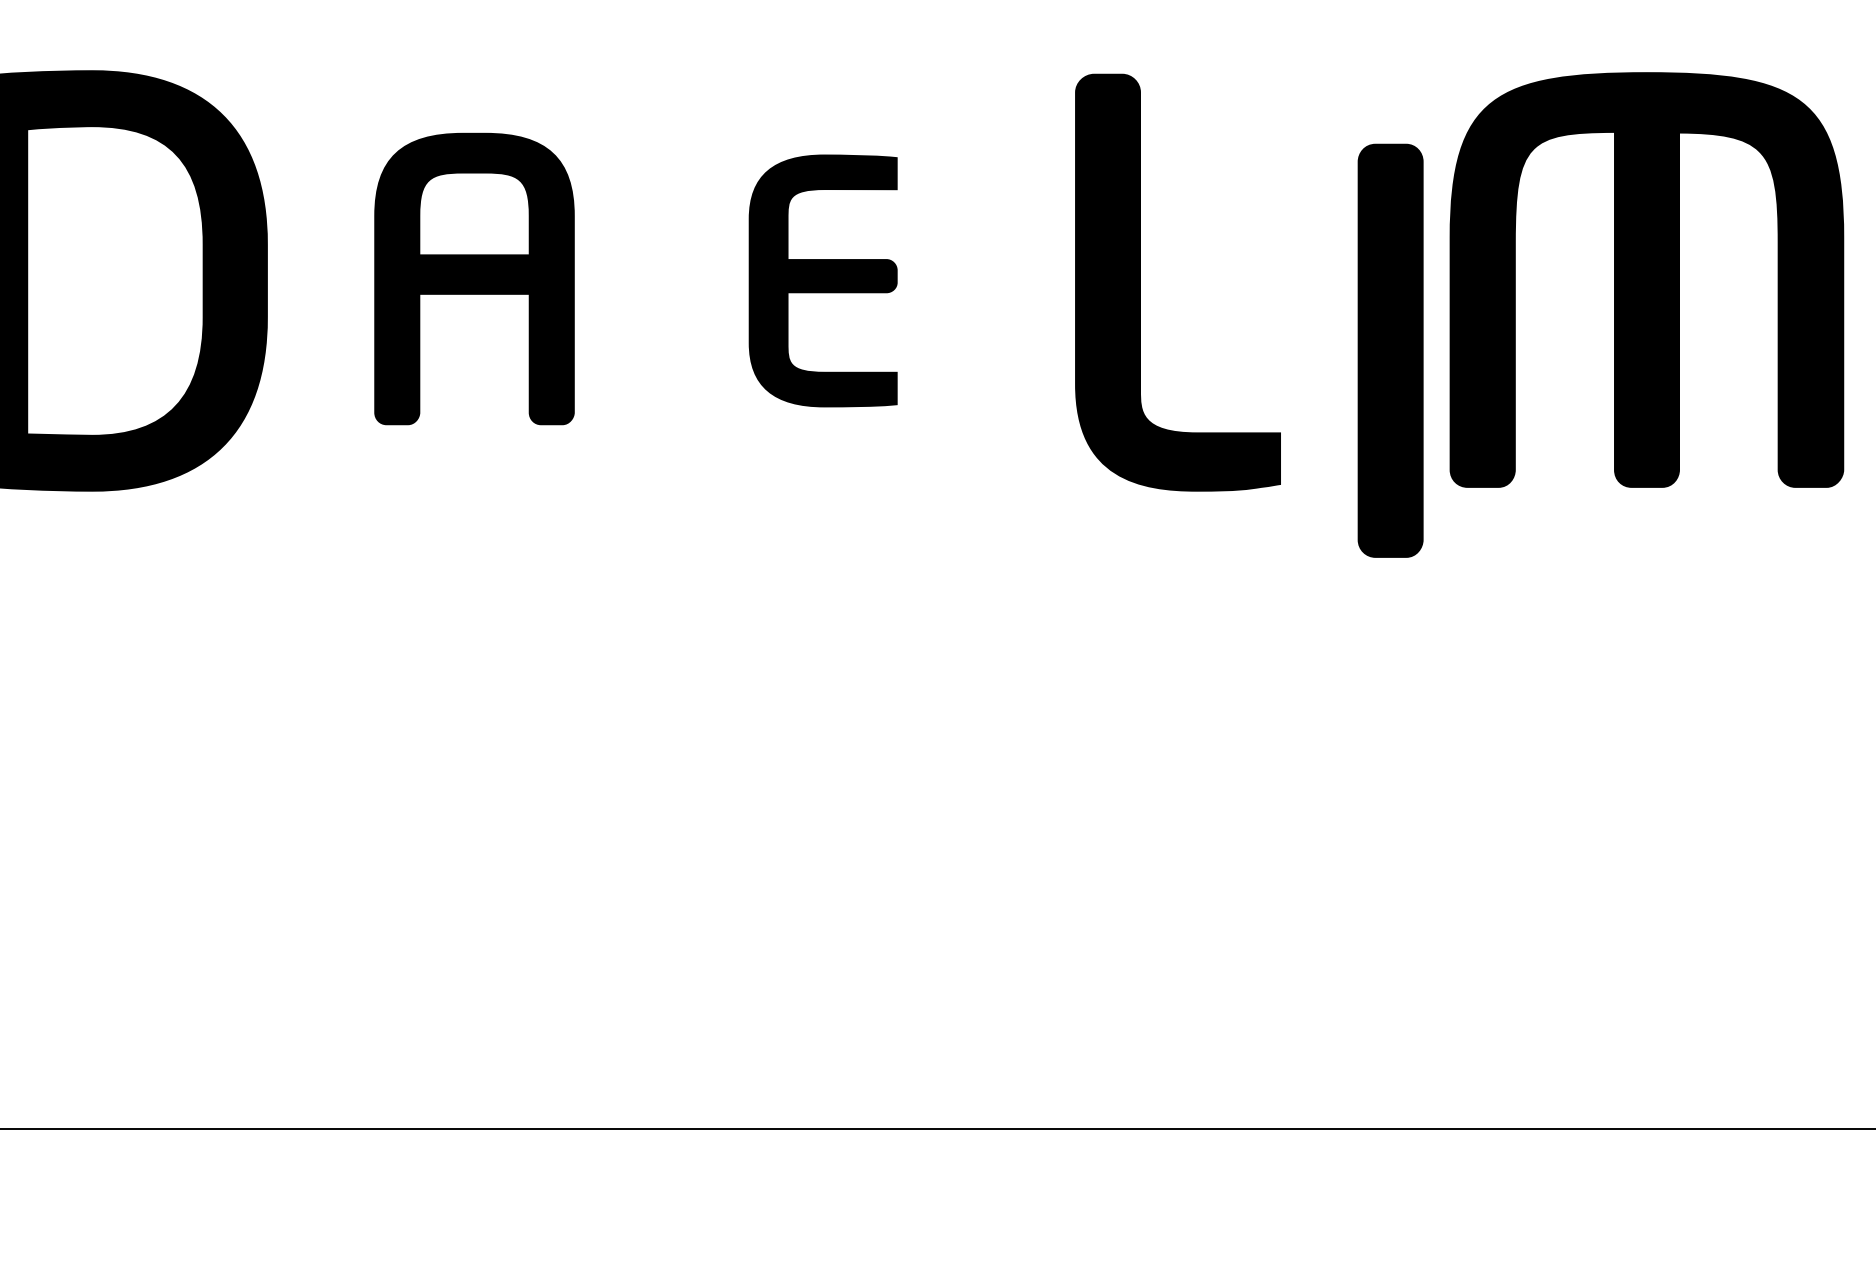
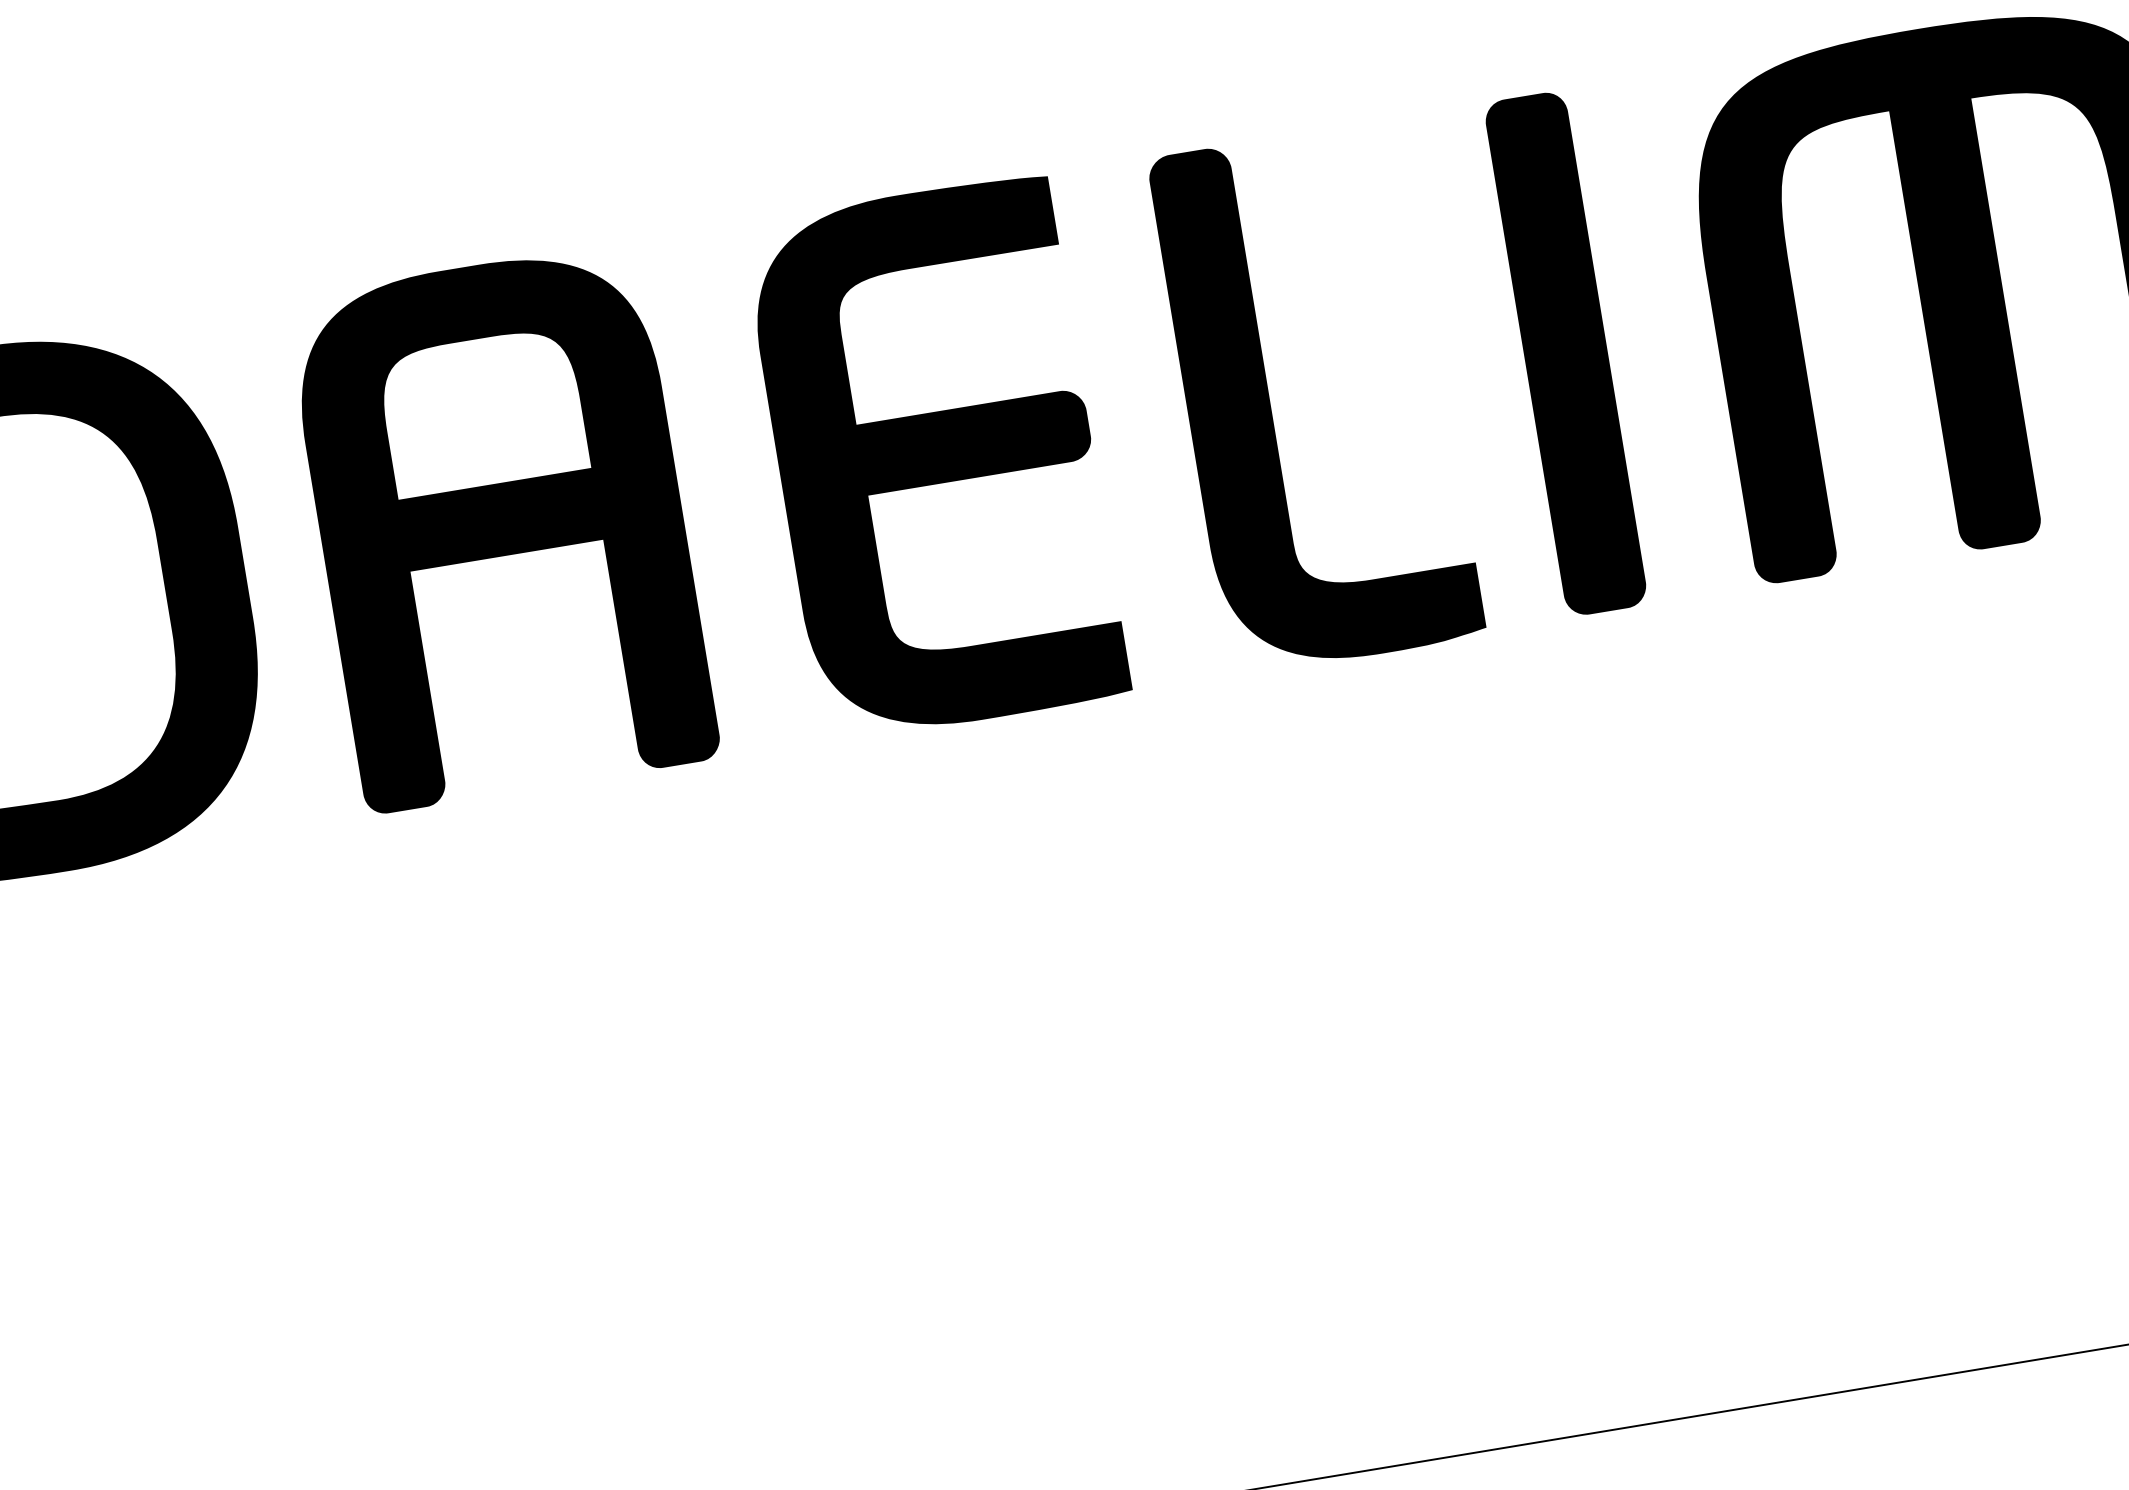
part: (474, 278) -> (502, 526), size x1.43
part: (823, 280) -> (936, 457), size x1.67
part: (1140, 282) -> (1270, 404), moved
part: (1390, 350) -> (1565, 353), moved

